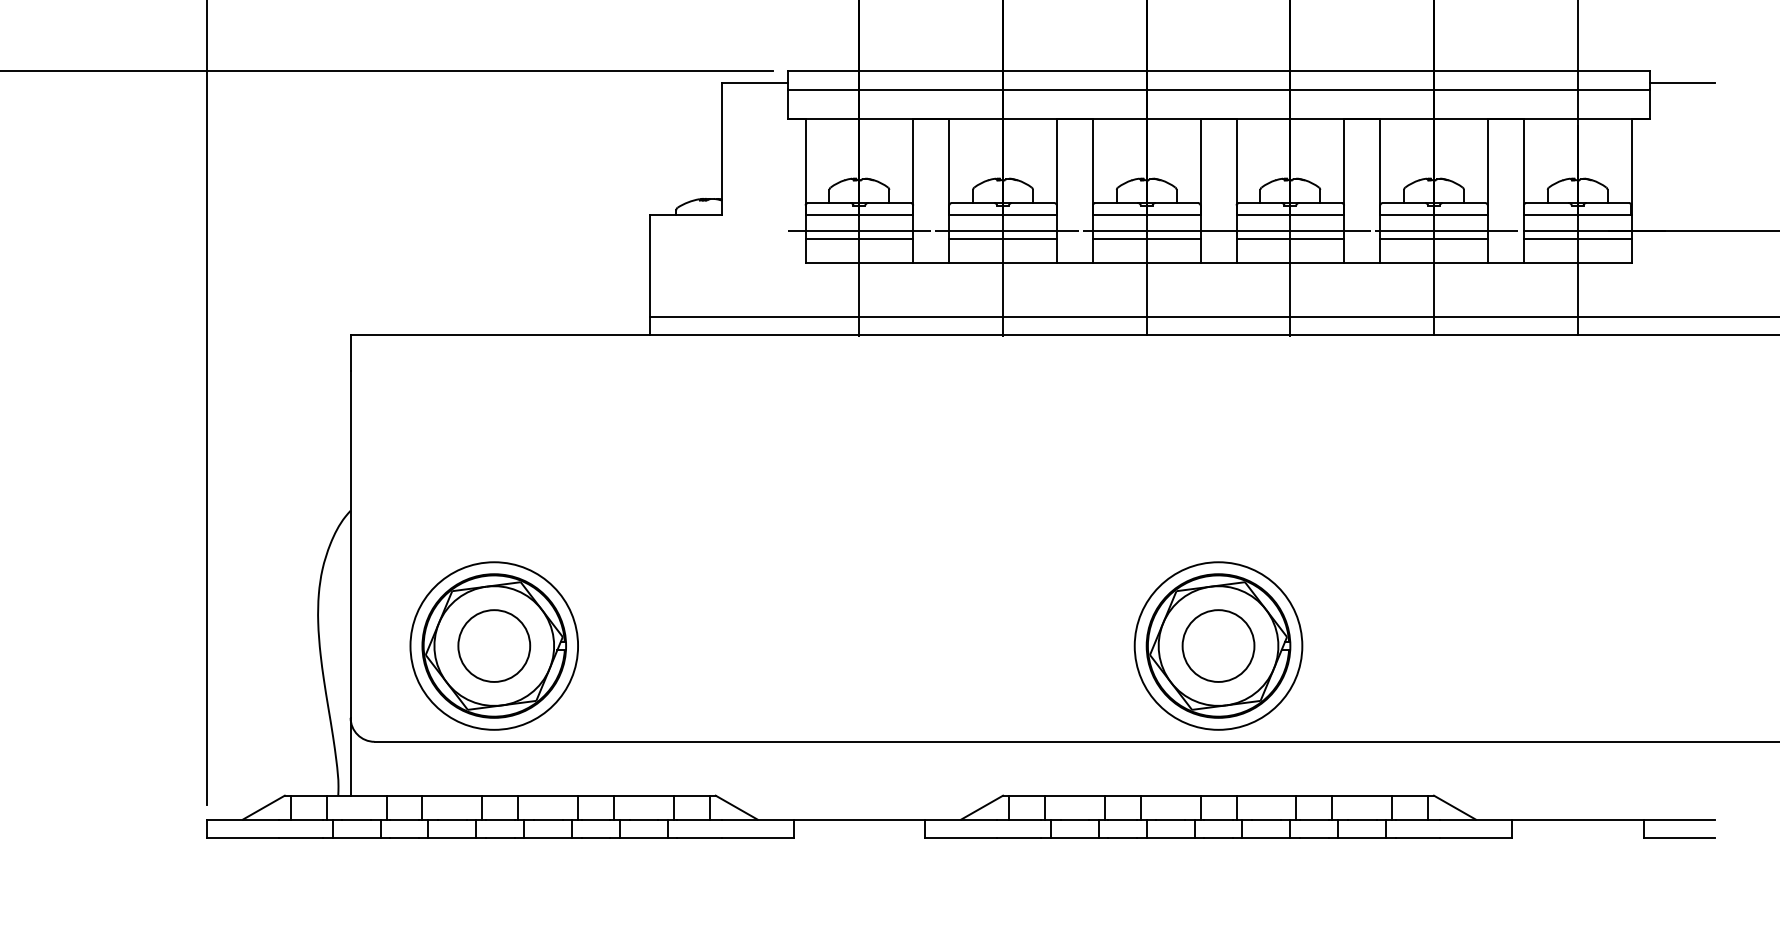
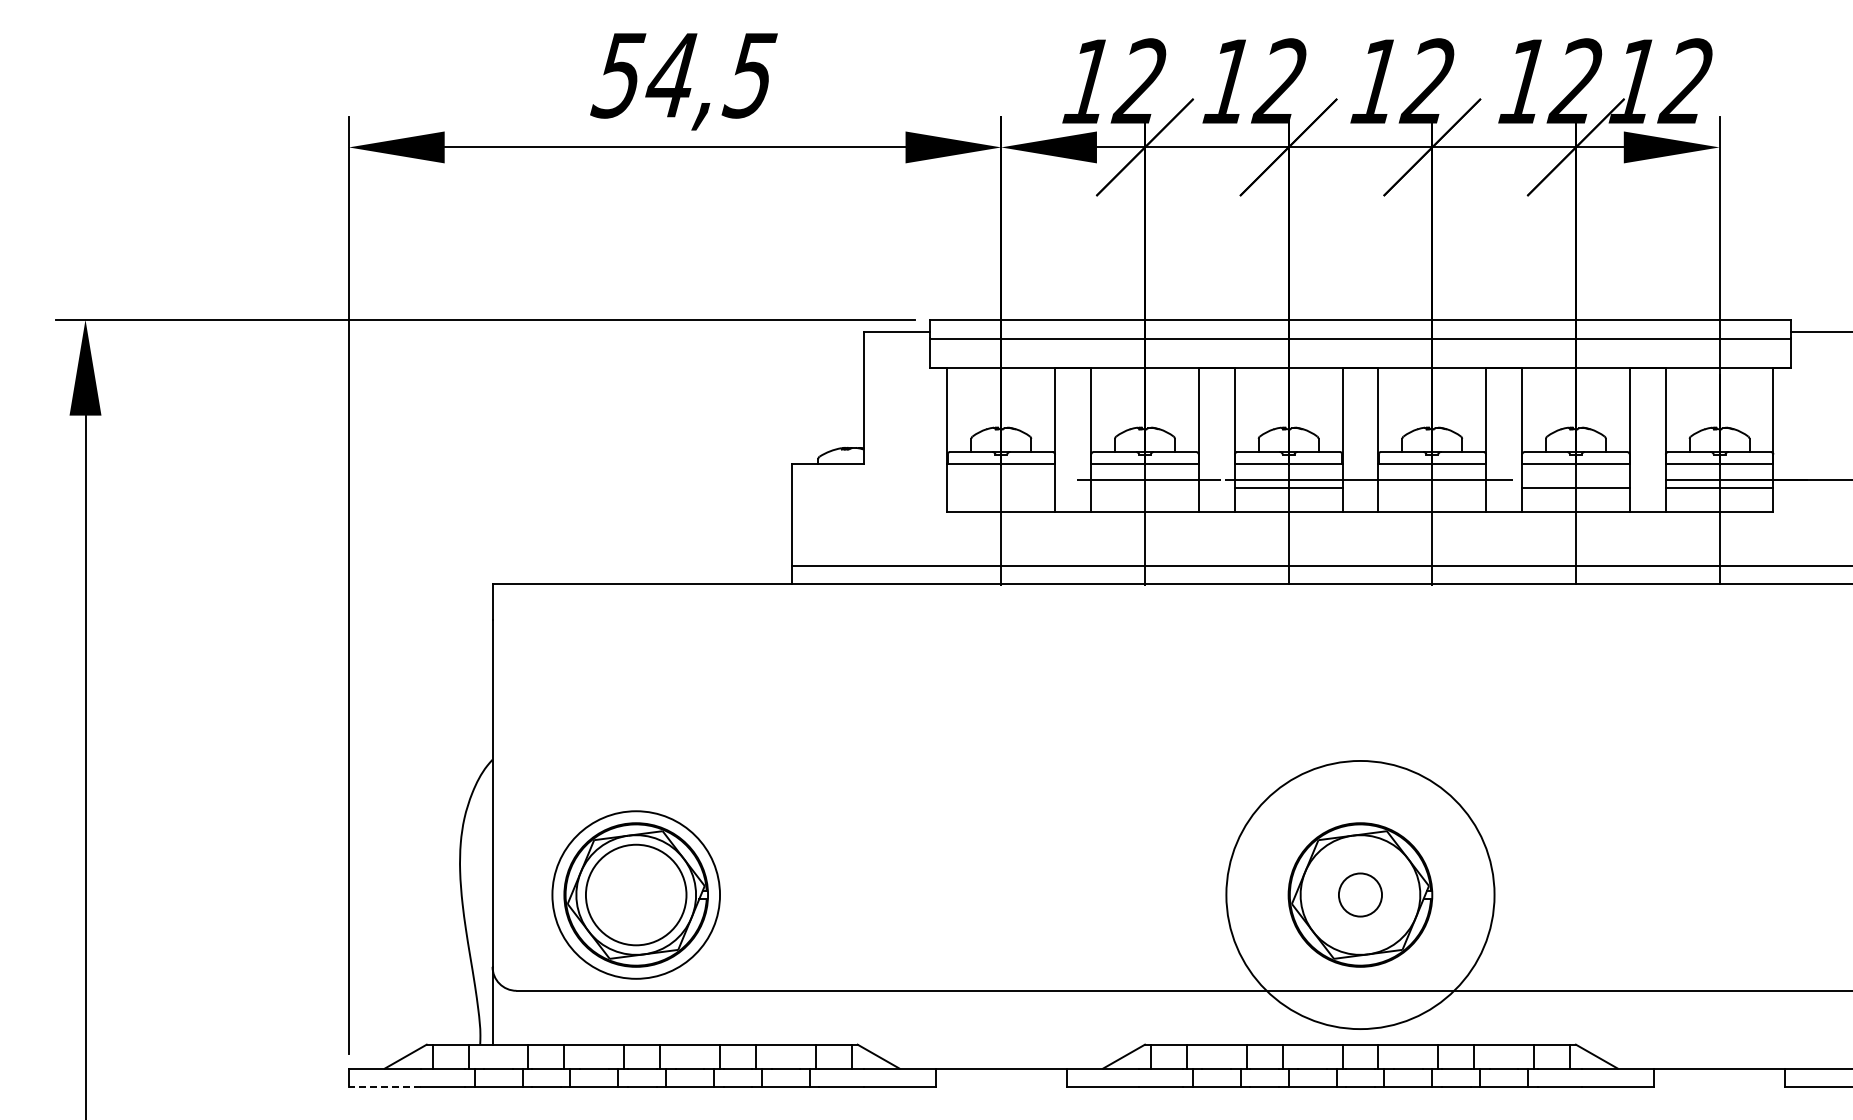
line: (859, 230) -> (1001, 479), removed
line: (1446, 230) -> (1588, 479), removed
line: (859, 239) -> (1001, 488), removed
line: (1002, 239) -> (1144, 488), removed
line: (1290, 239) -> (1432, 488), removed
circle: (494, 645) -> (636, 894), size x1.4
circle: (1218, 645) -> (1360, 894), size x0.6
circle: (1218, 645) -> (1360, 894), size x1.6
line: (242, 837) -> (384, 1086), solid -> dashed

